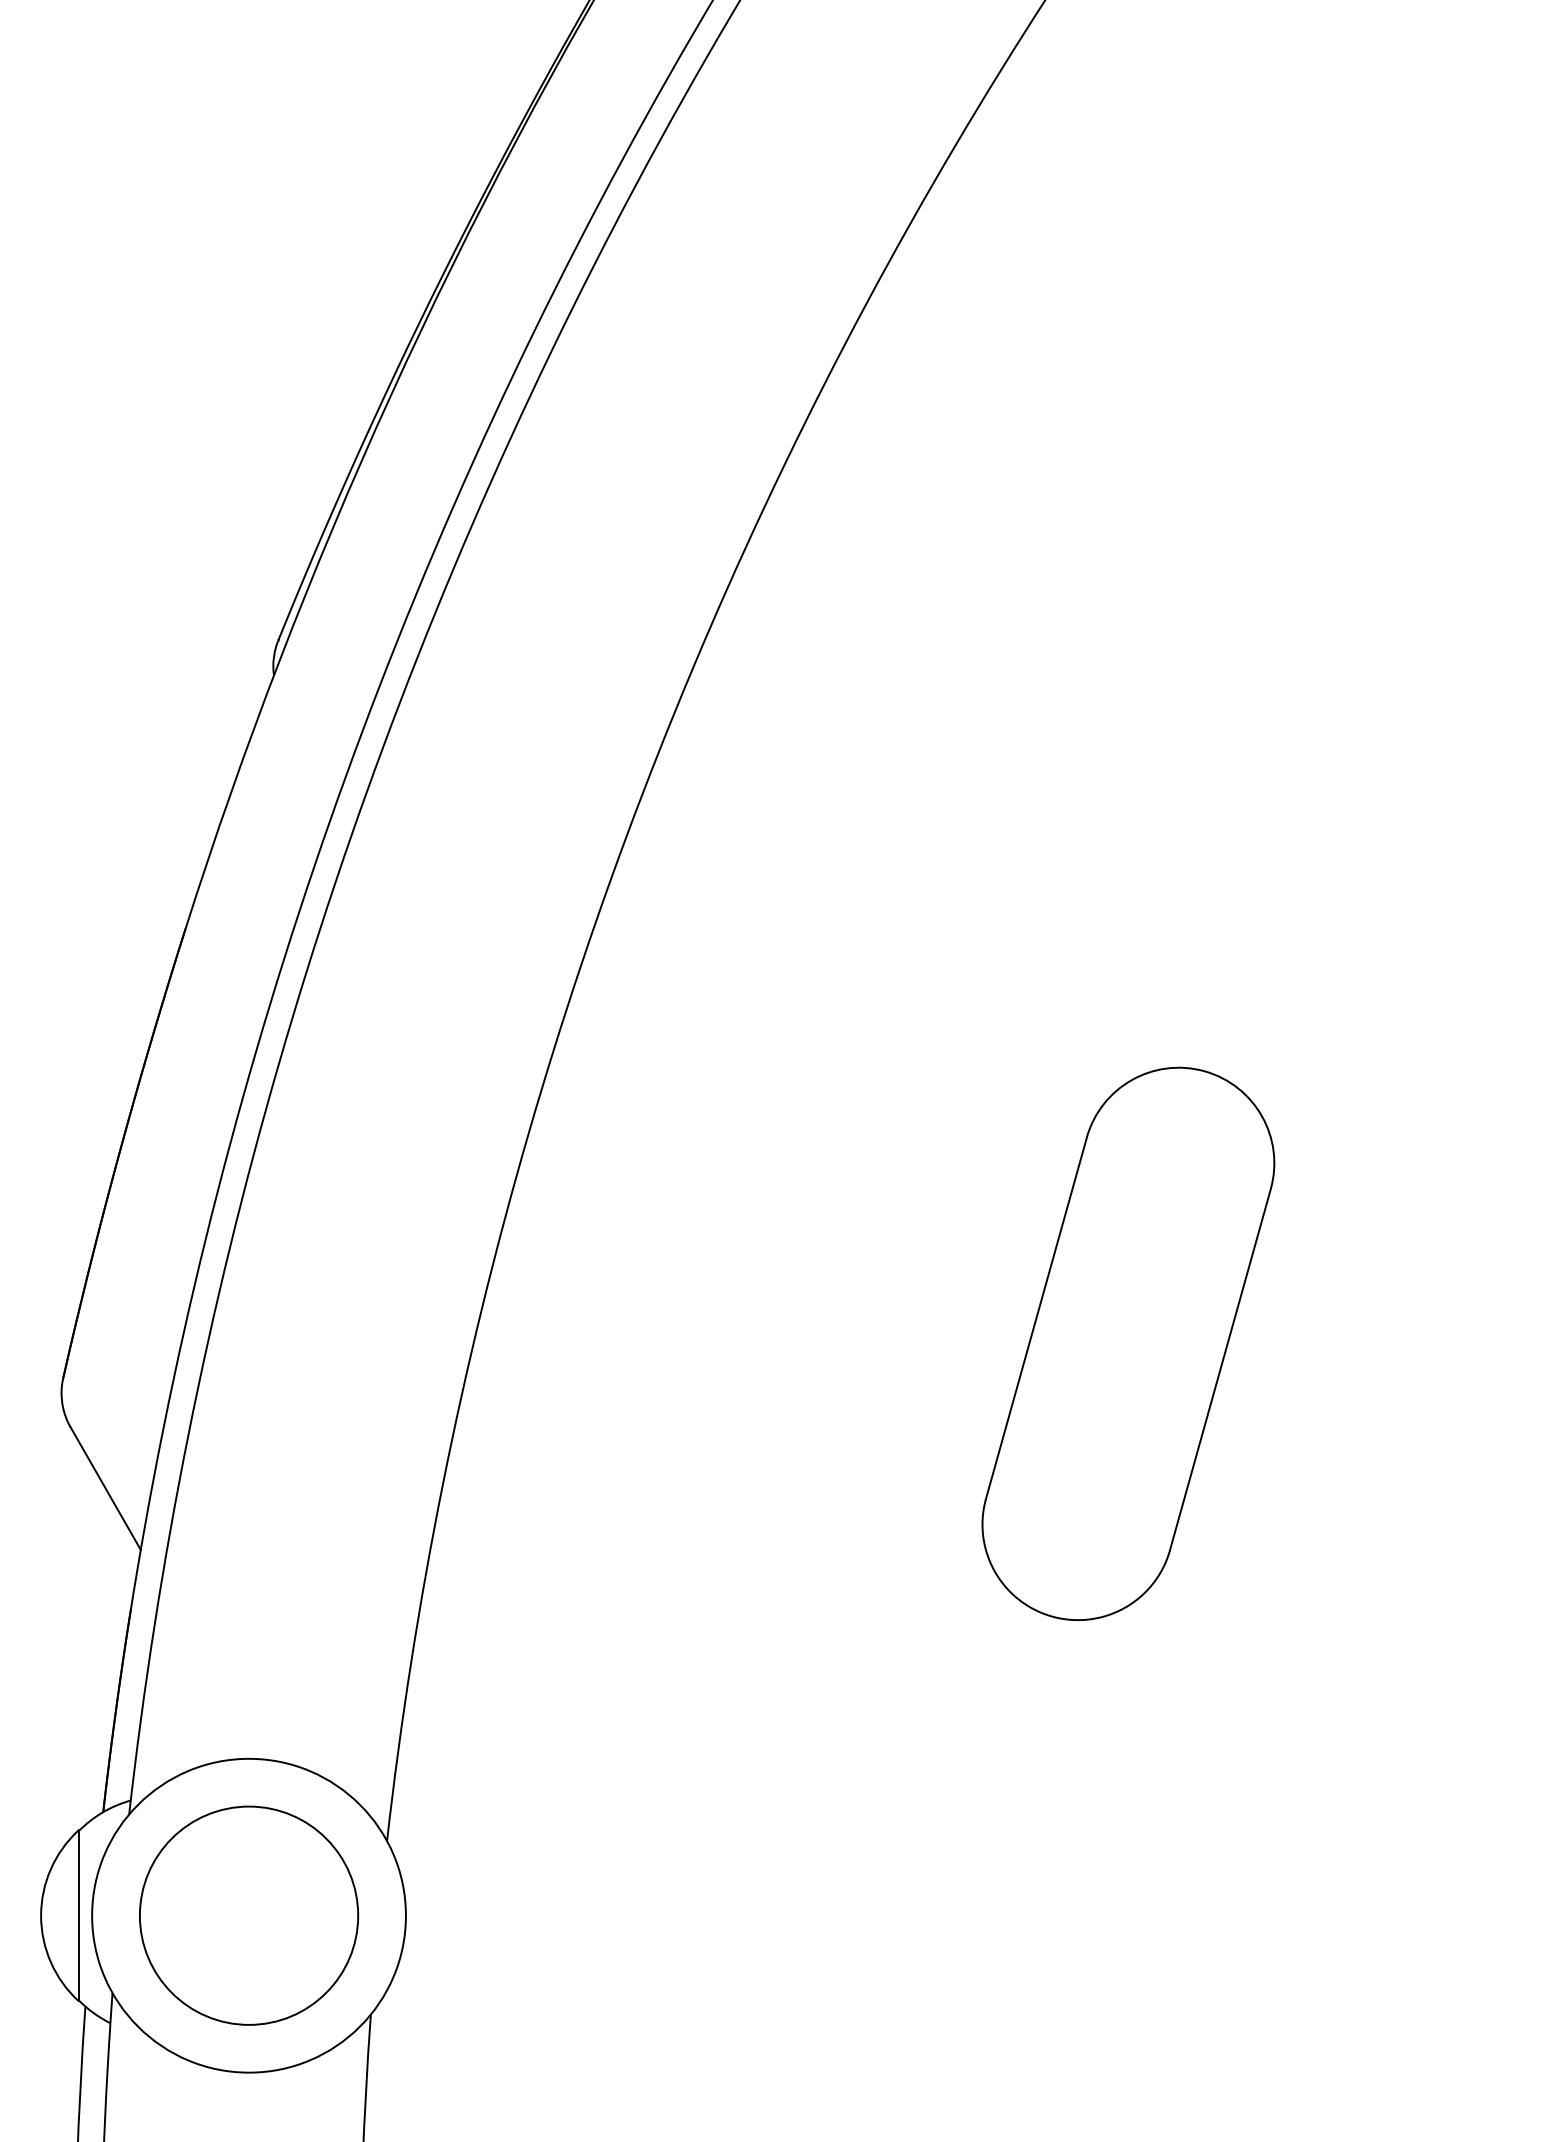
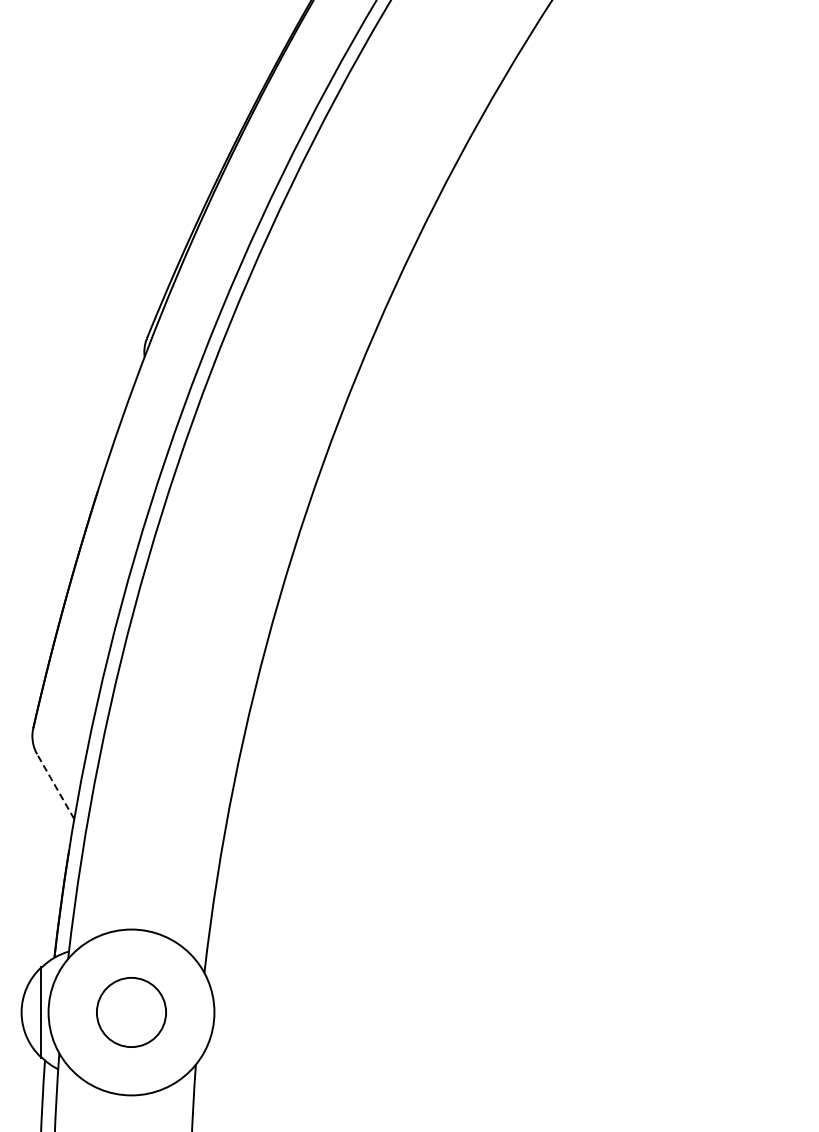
part: (1128, 1344) -> (596, 710), removed
line: (105, 1488) -> (55, 786), solid -> dashed
circle: (249, 1915) -> (131, 1012), size x0.6

